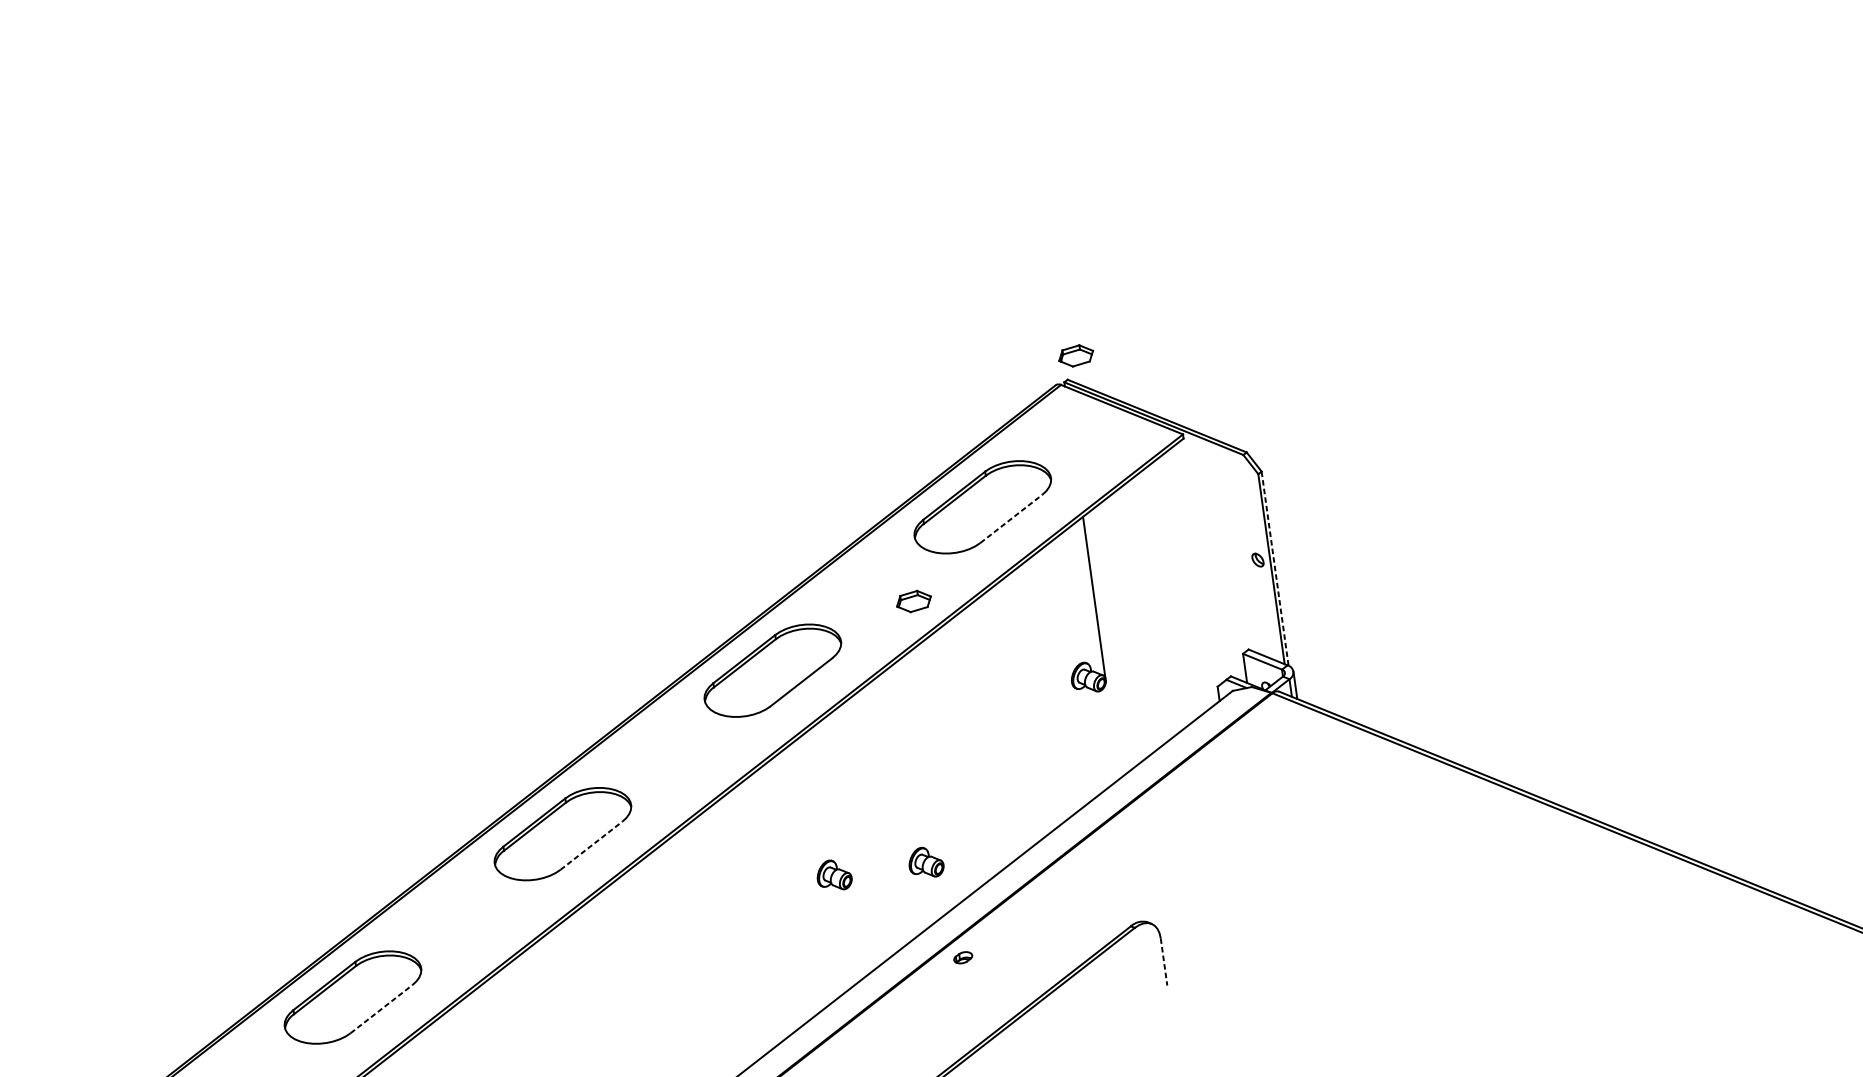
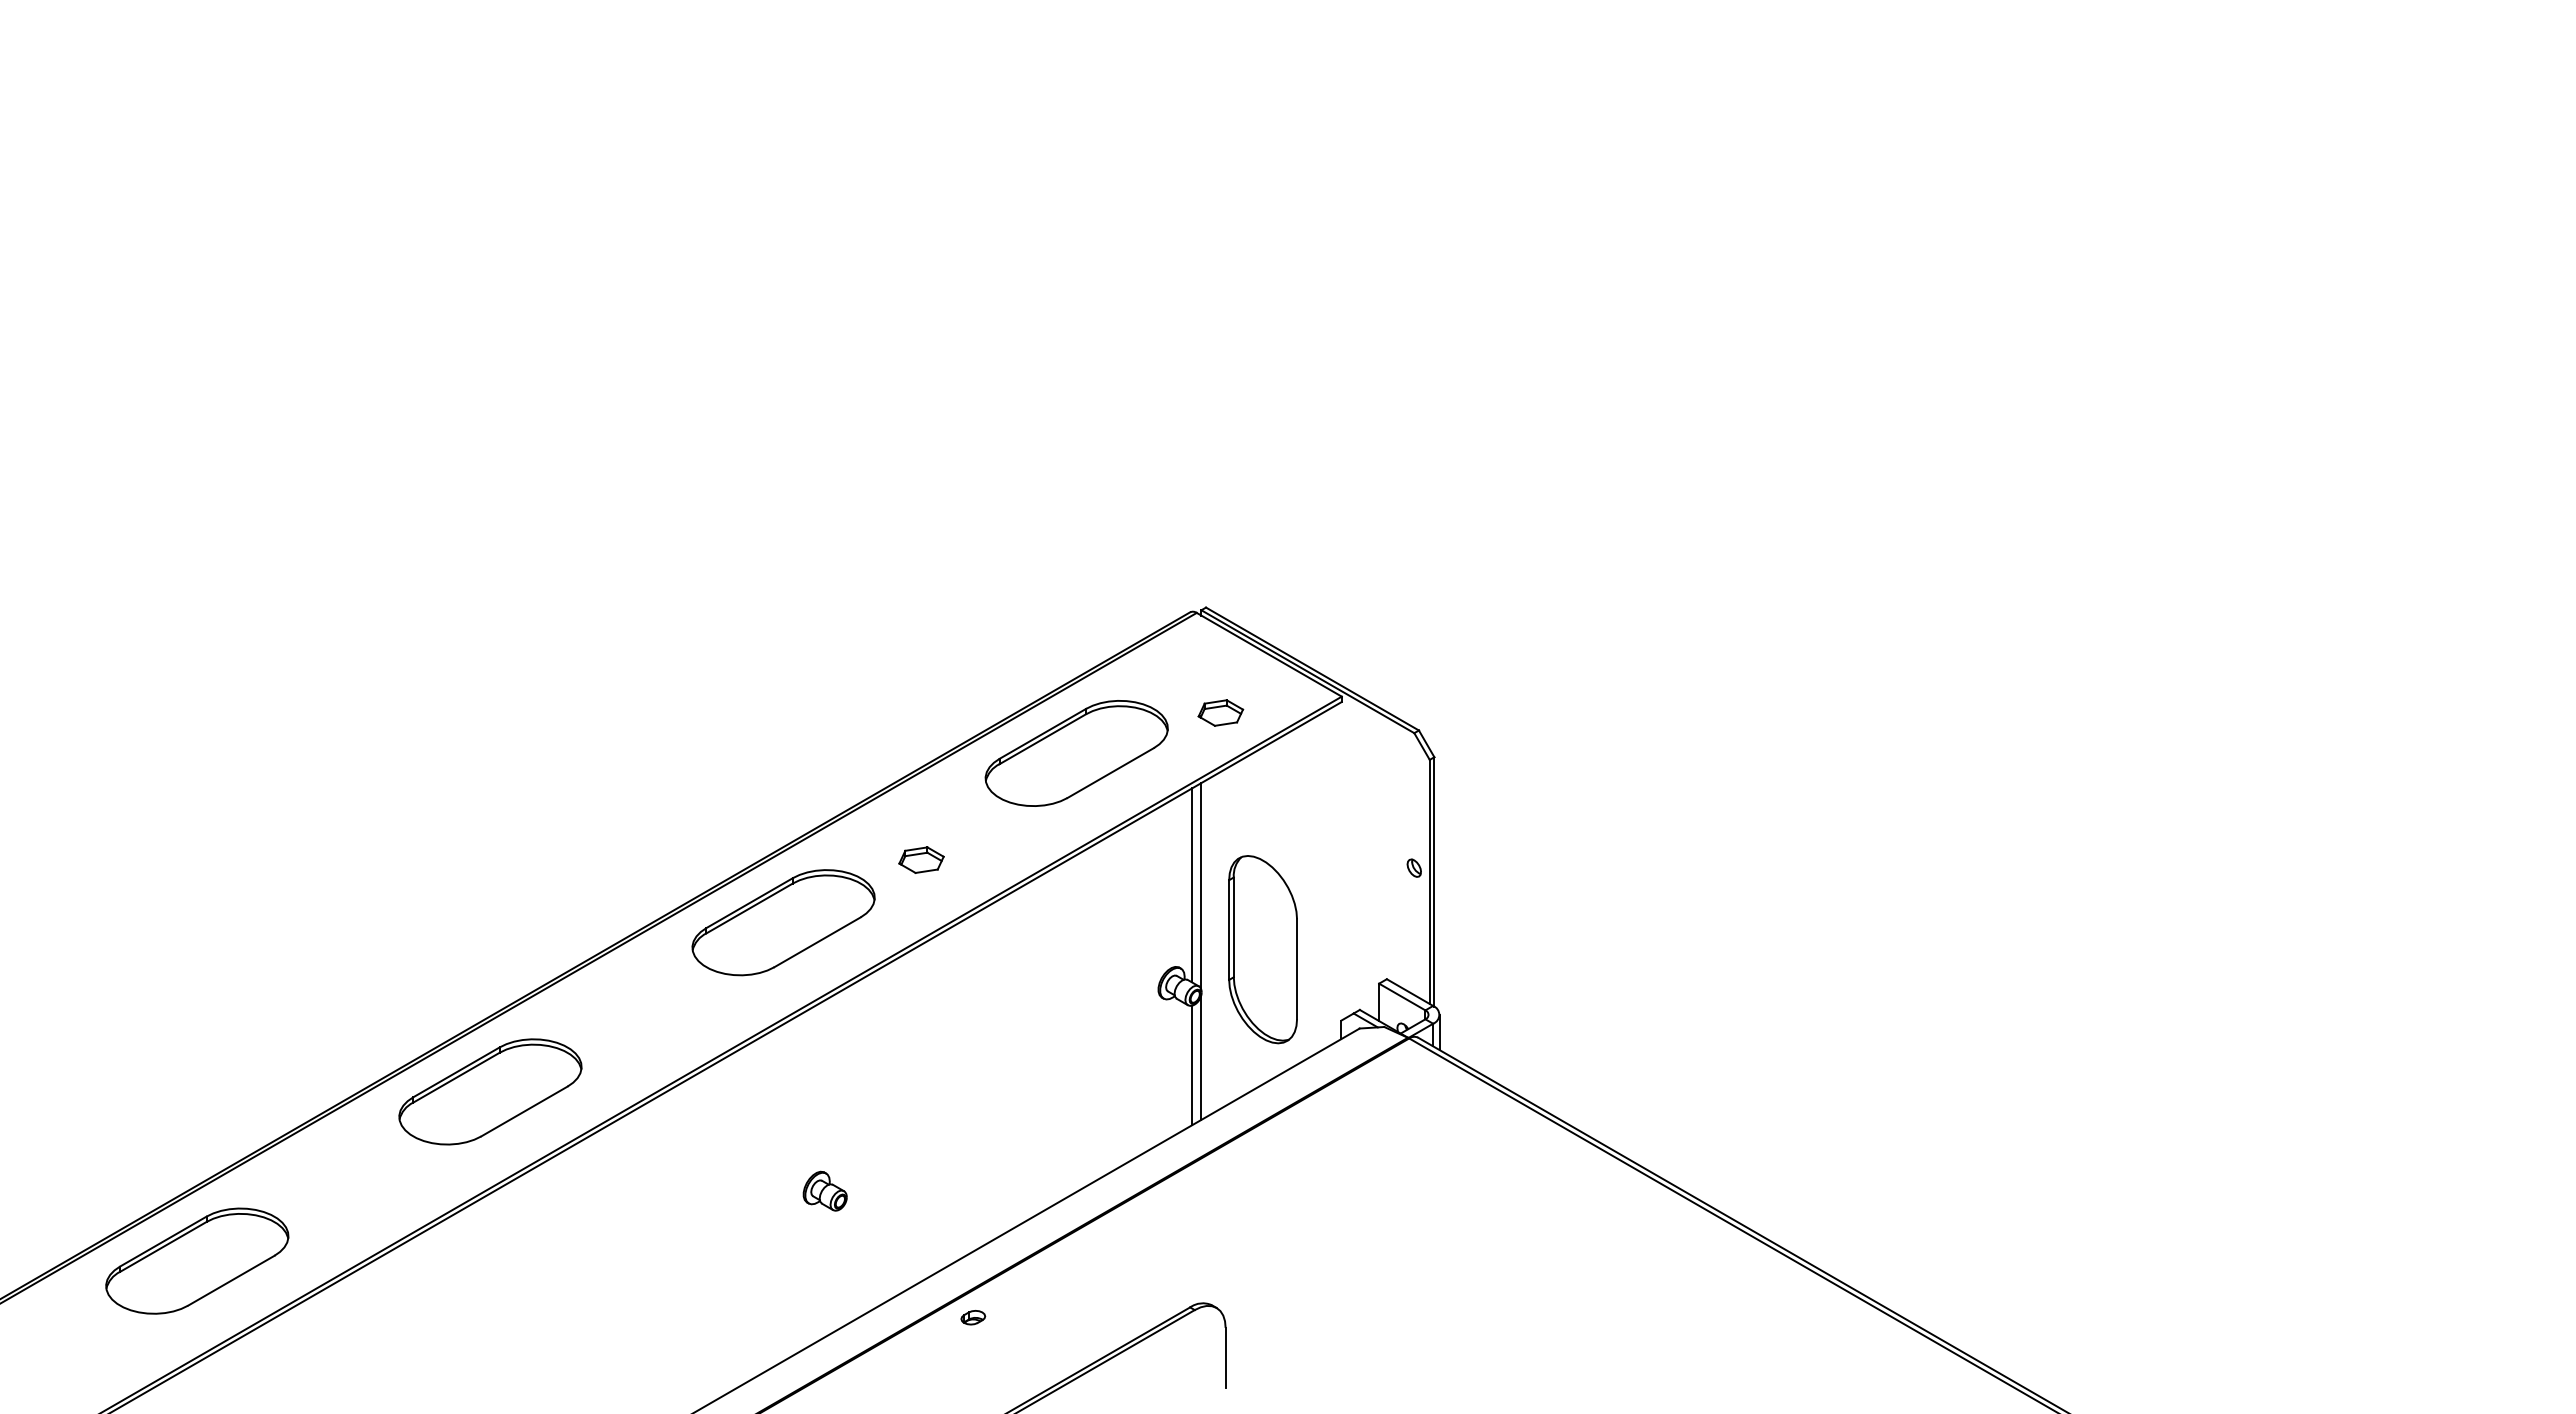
part: (1075, 355) -> (1220, 712), moved
line: (1011, 519) -> (1110, 773), dashed -> solid
line: (1275, 568) -> (1434, 881), dashed -> solid
line: (1087, 597) -> (1192, 885), added
part: (913, 601) -> (921, 859), moved
part: (1148, 639) -> (1262, 949), added
line: (1112, 729) -> (1201, 1056), added
line: (1106, 737) -> (1192, 1065), added
line: (591, 845) -> (524, 1111), dashed -> solid
part: (925, 862) -> (942, 1190), removed
line: (1163, 962) -> (1225, 1358), dashed -> solid
line: (381, 1008) -> (231, 1280), dashed -> solid

